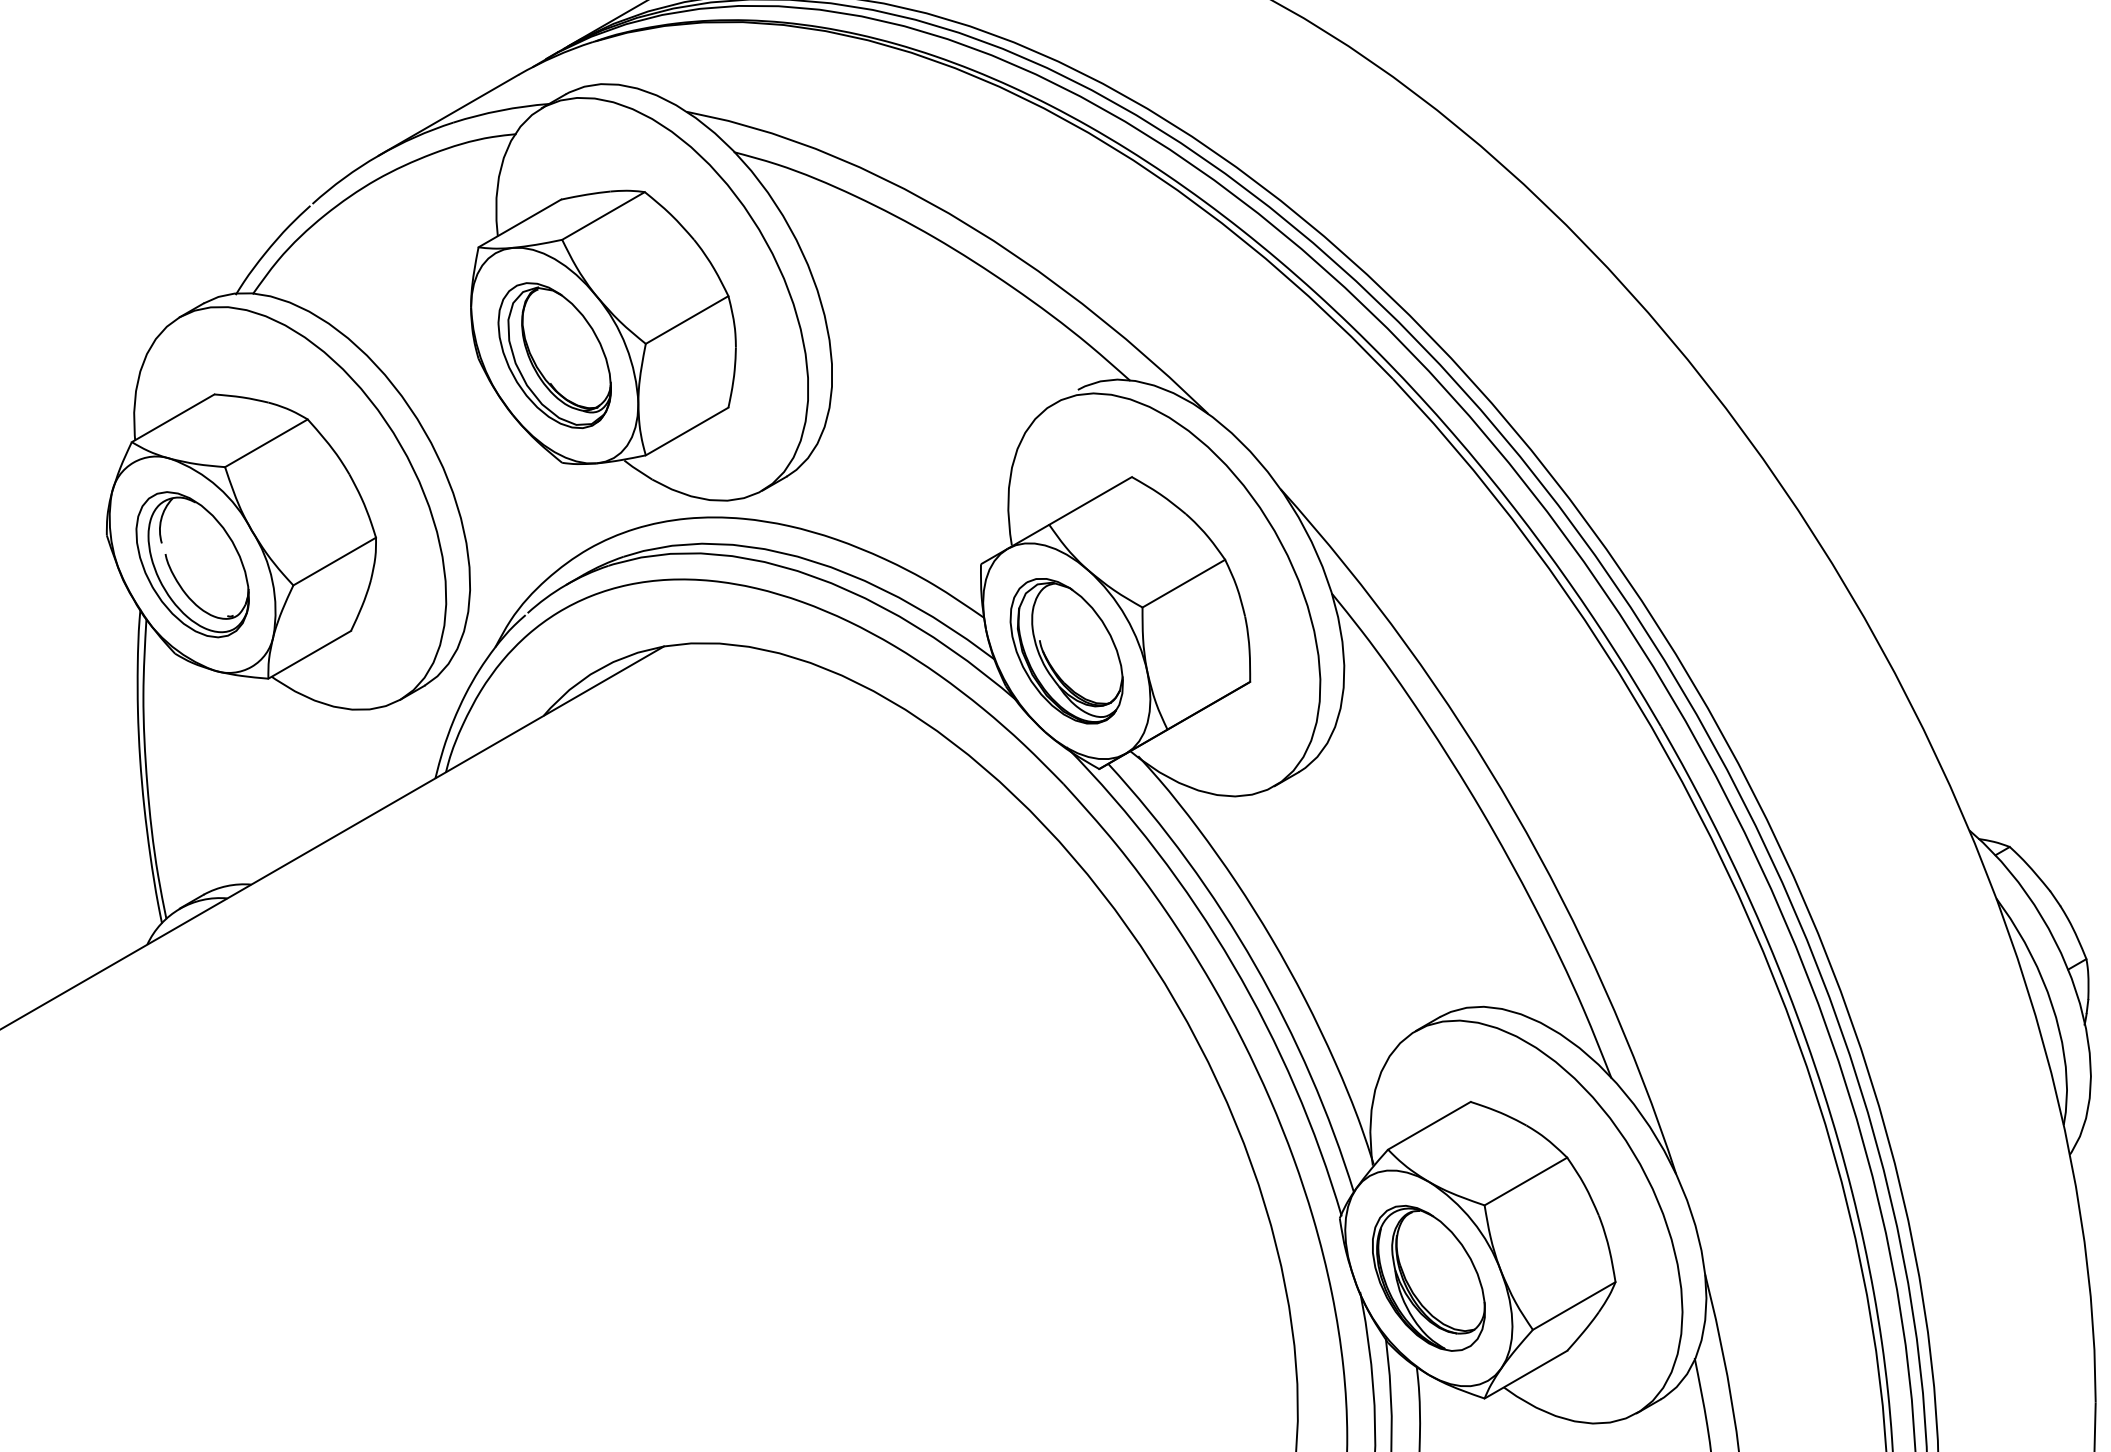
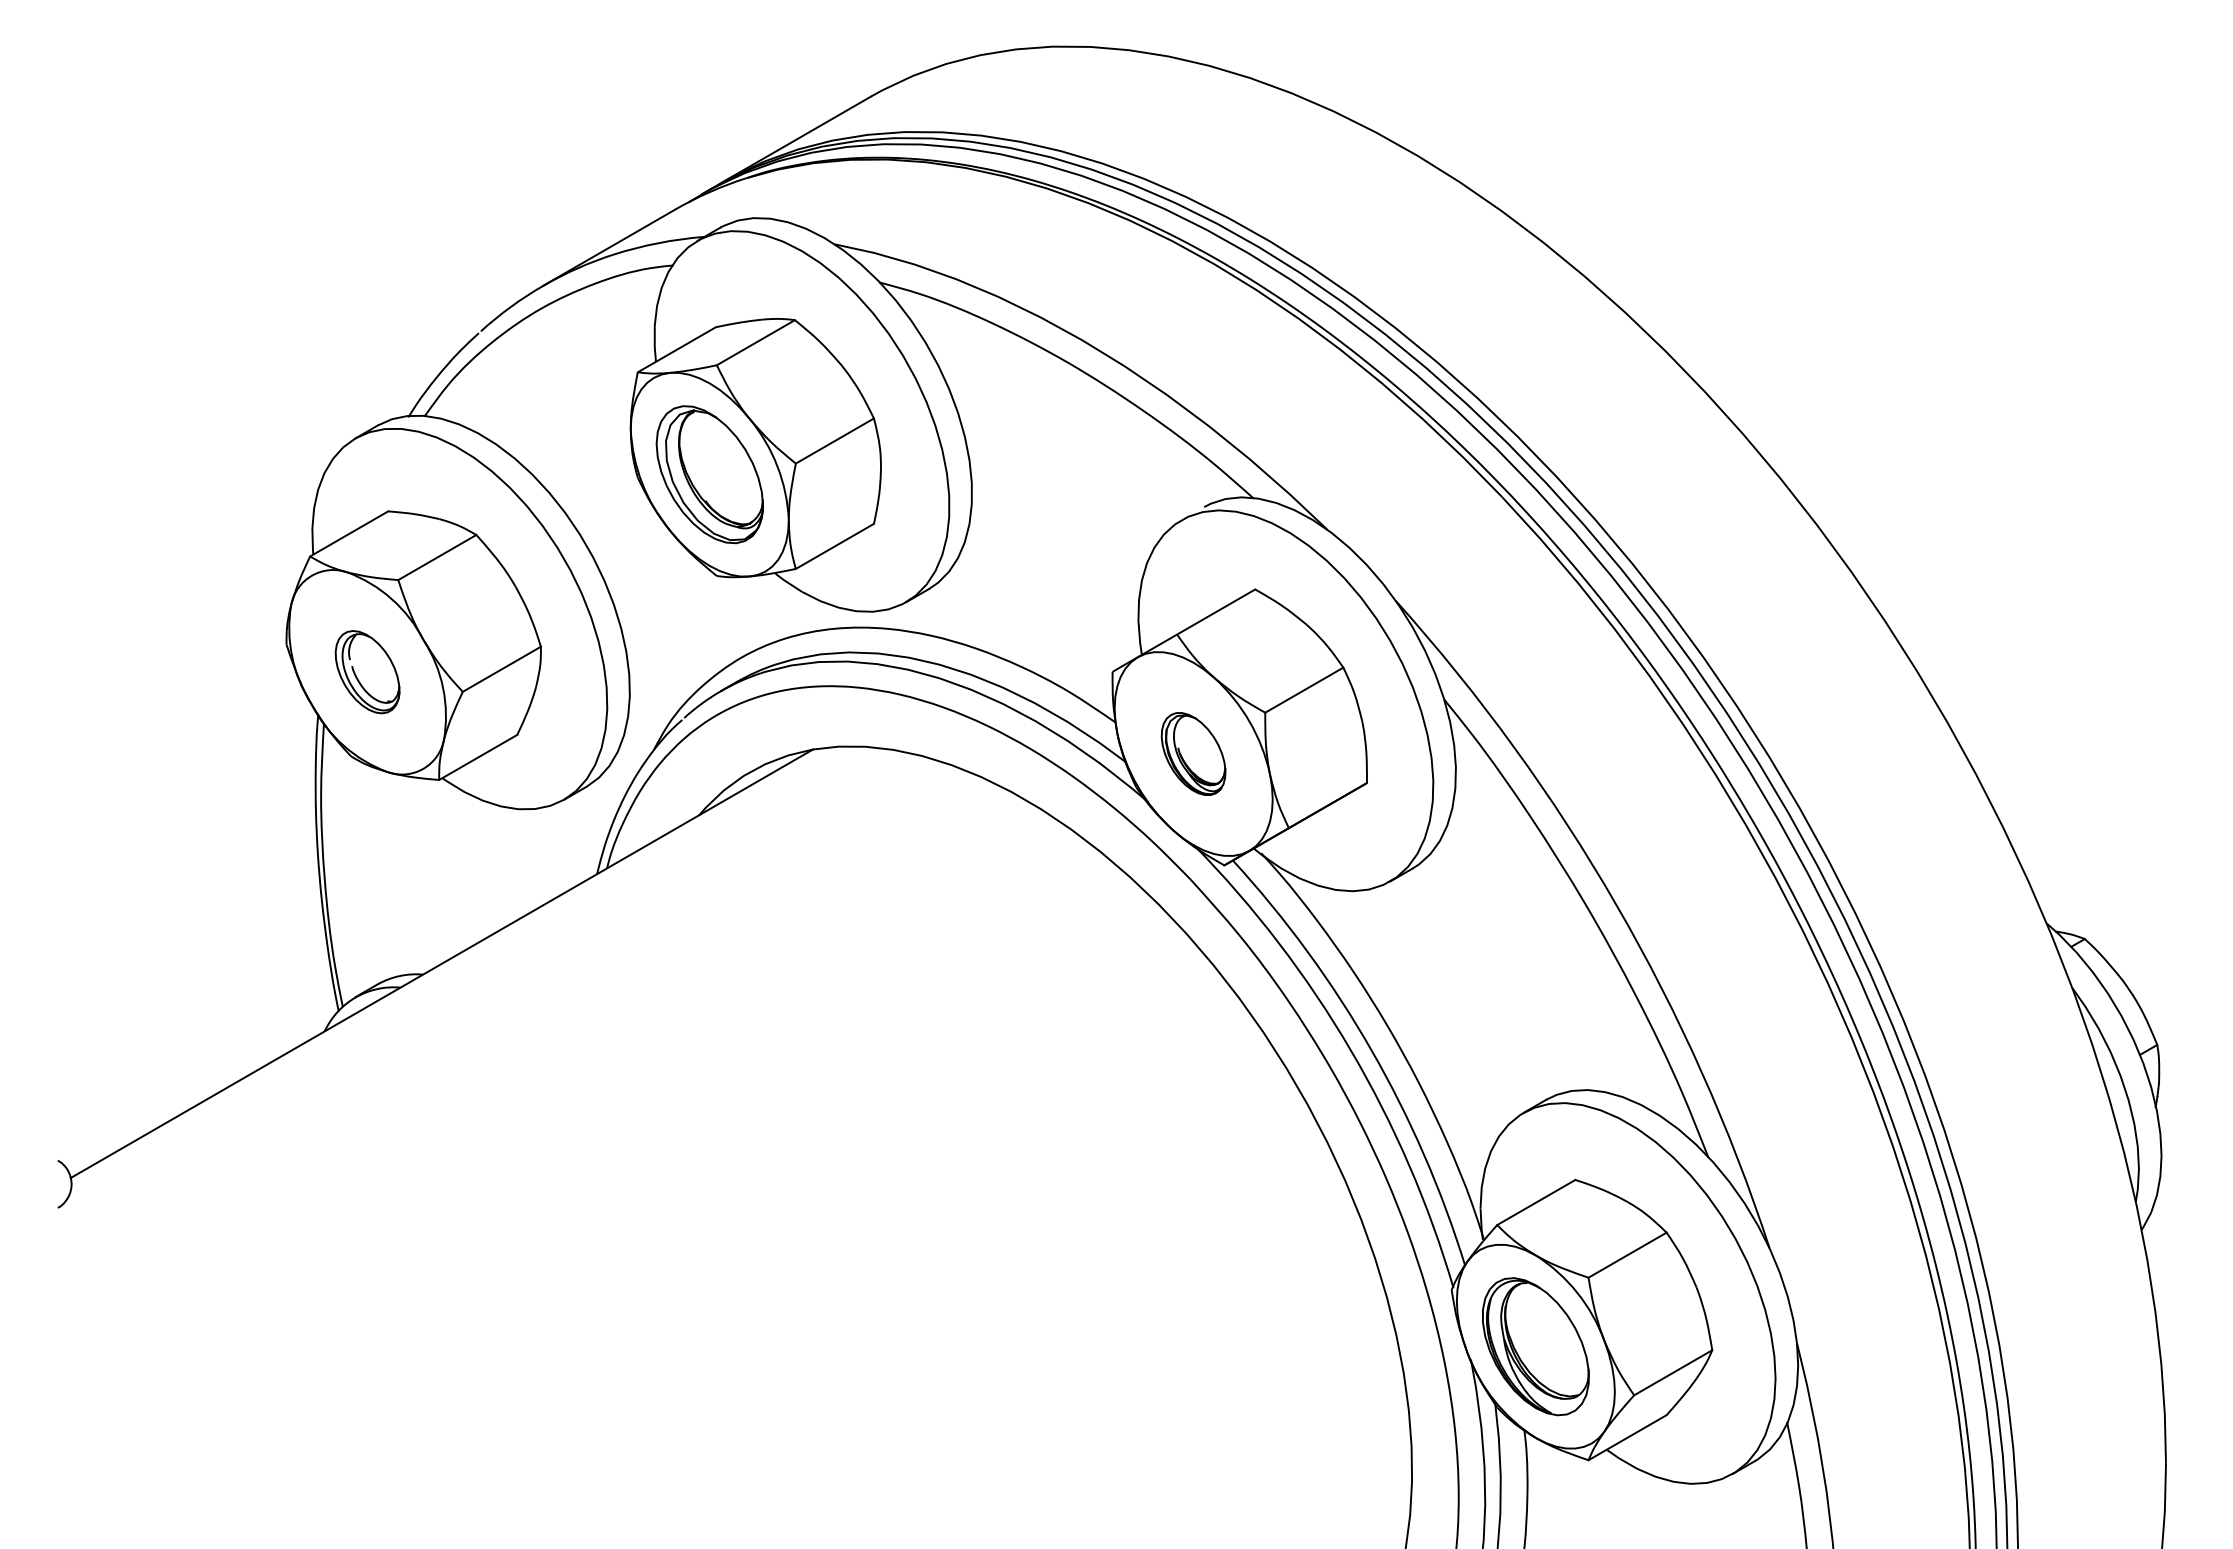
part: (192, 563) -> (367, 671), size x0.6
part: (1066, 650) -> (1193, 753), size x0.6

